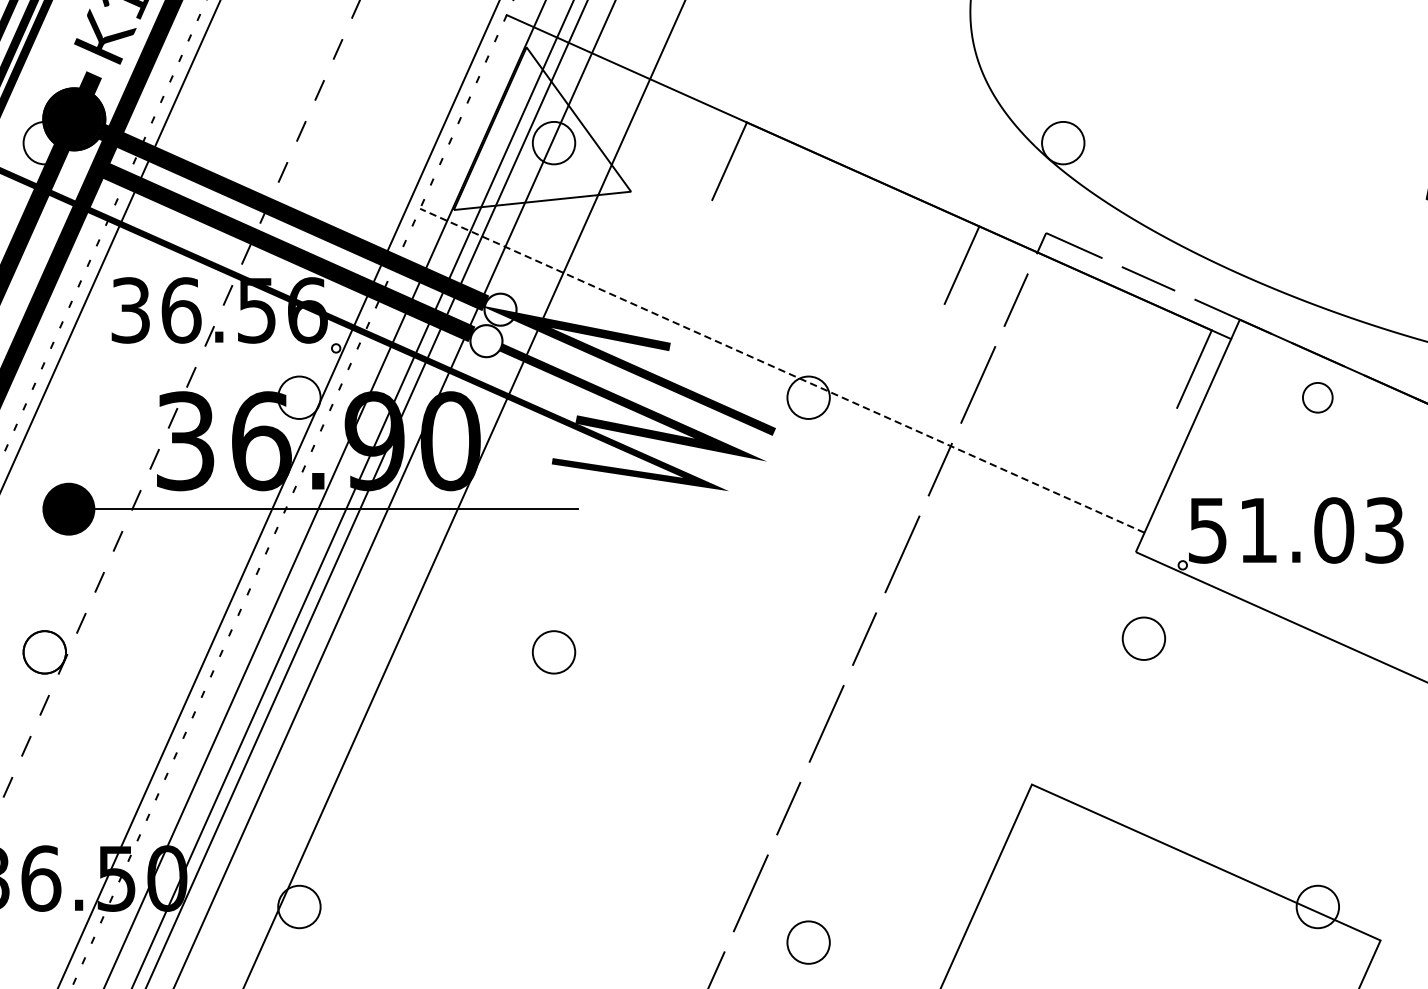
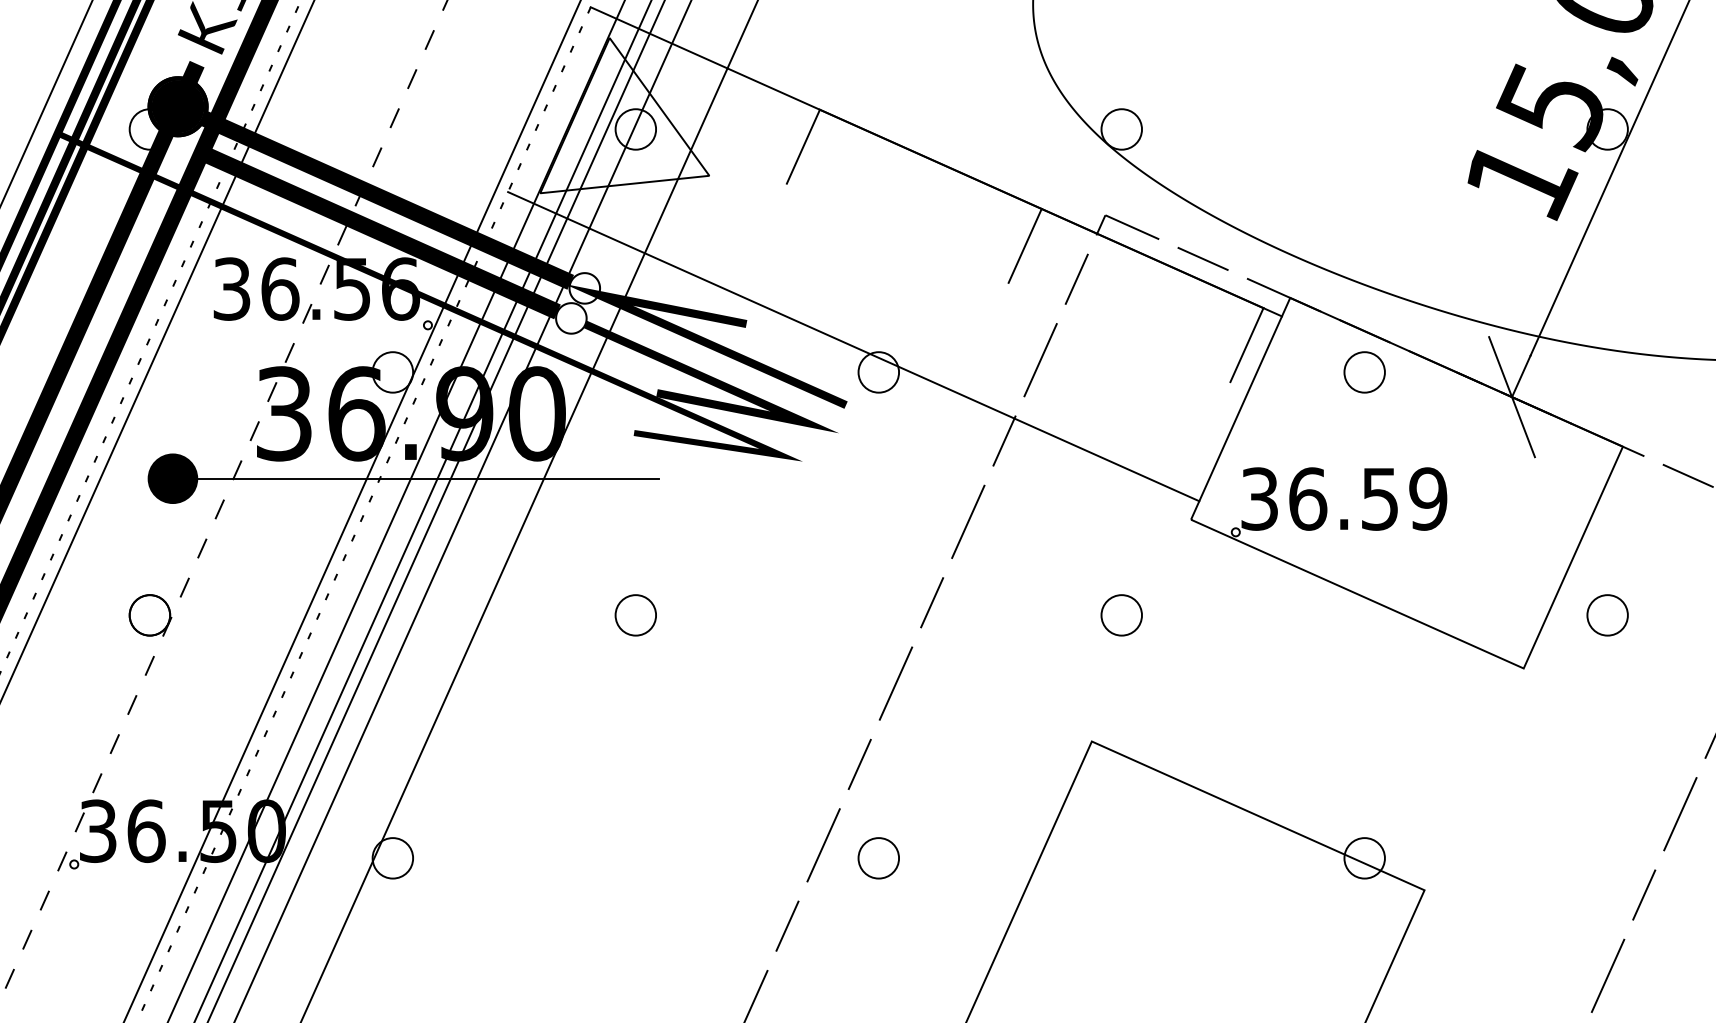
line: (782, 370) -> (853, 346), dashed -> solid
part: (1317, 397) -> (1364, 372), size x1.43
text: (1296, 529) -> (1344, 498), 51.03 -> 36.59
part: (1143, 638) -> (1121, 615), moved
part: (808, 942) -> (878, 858), moved

